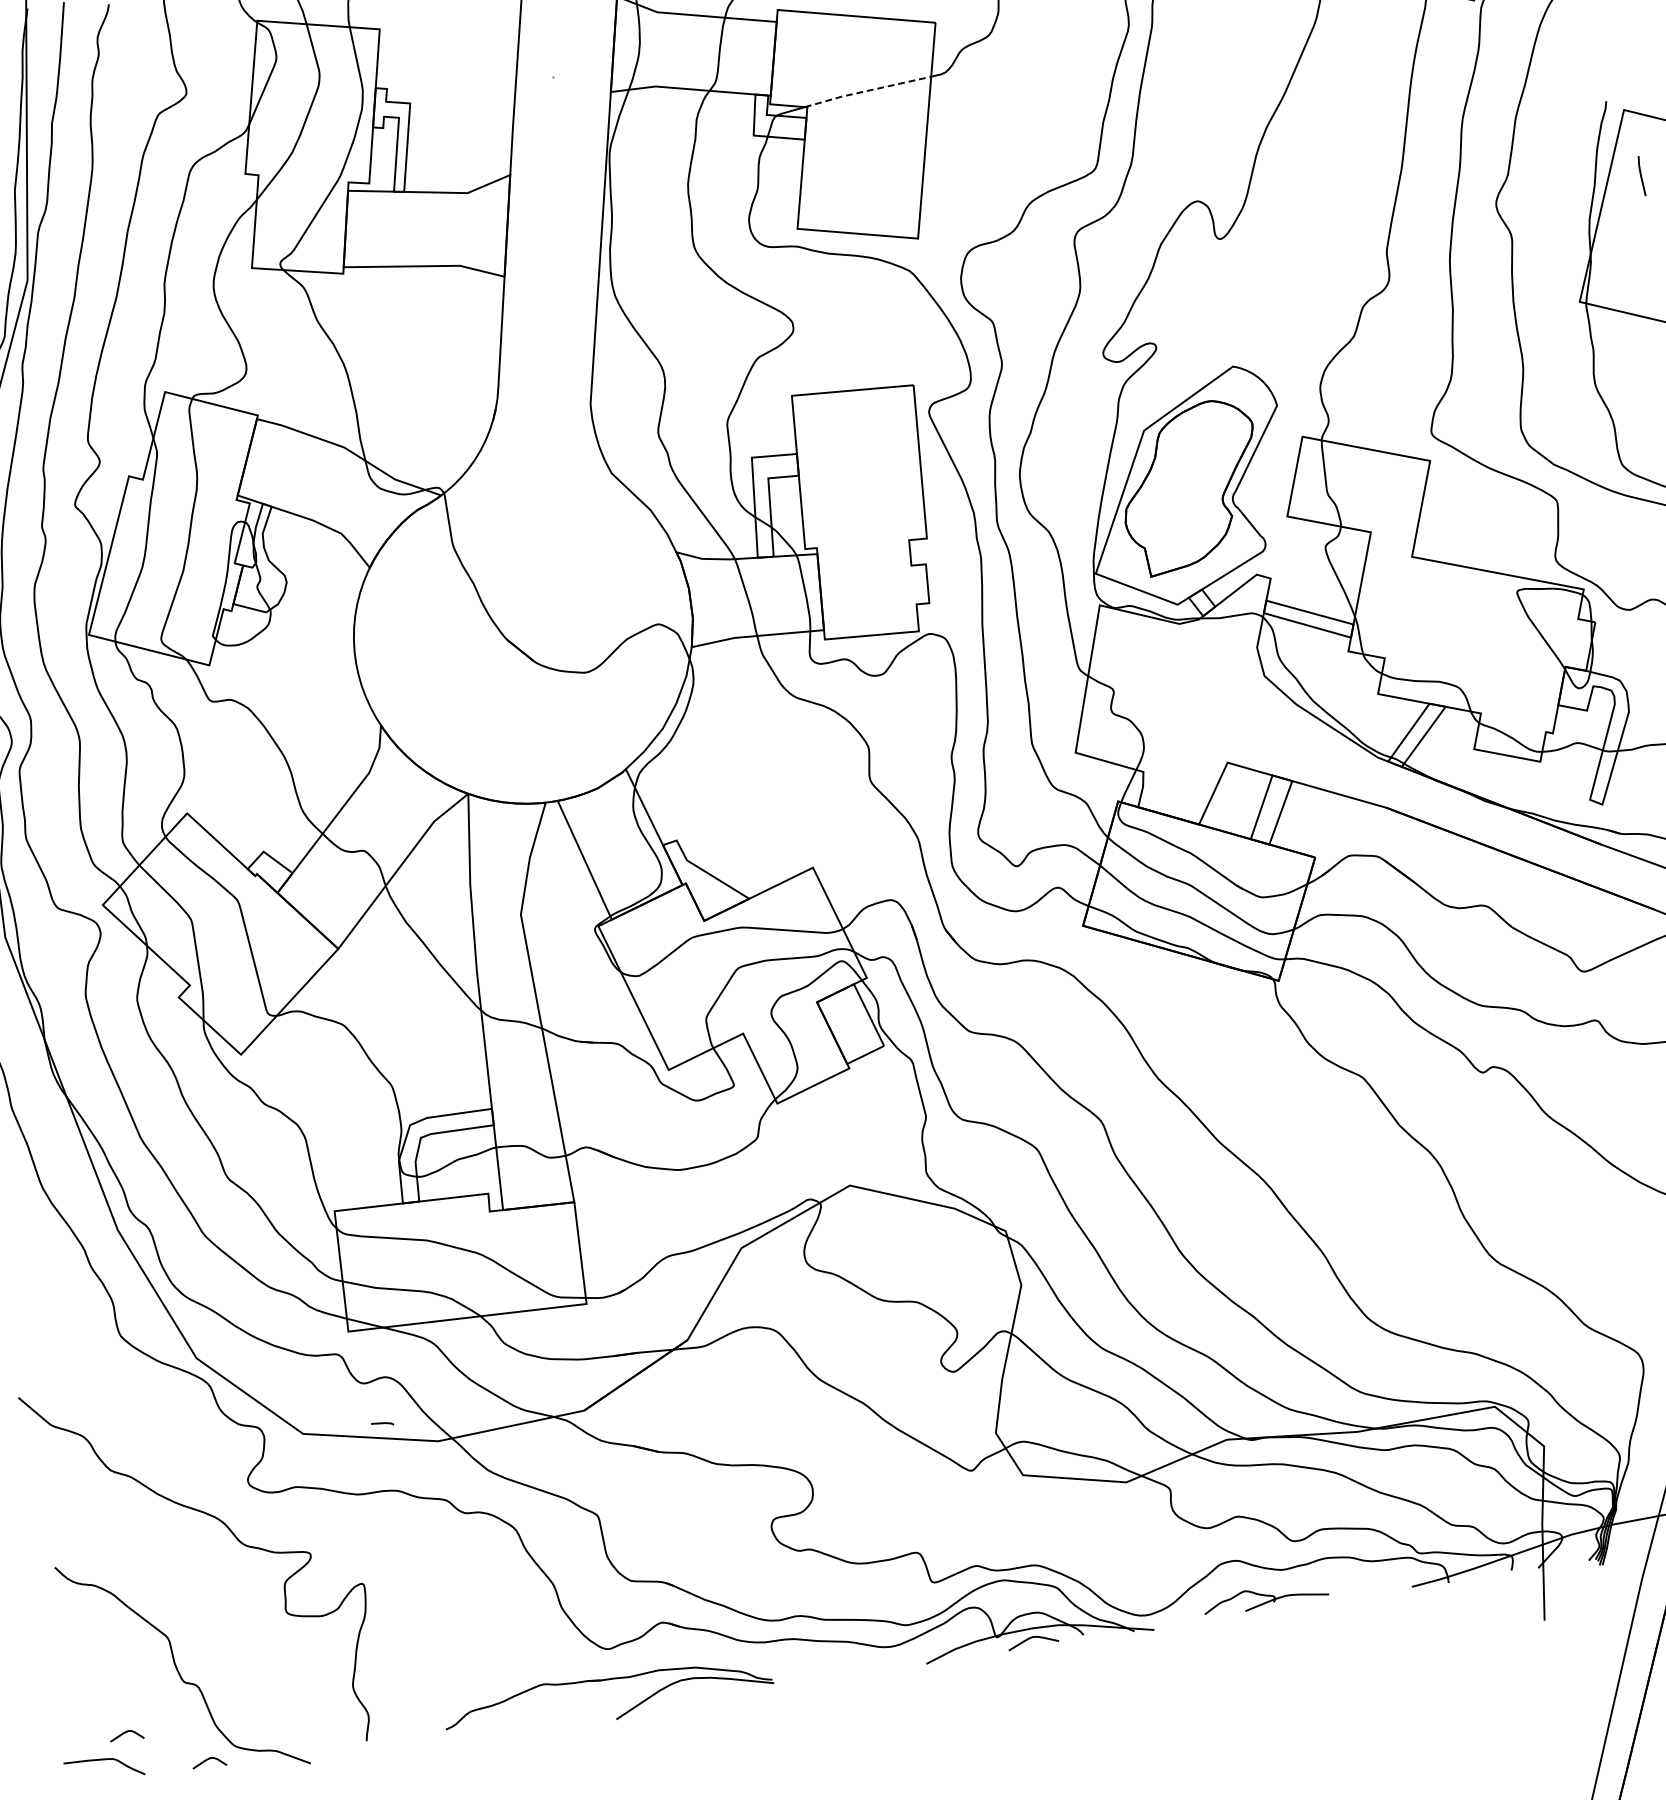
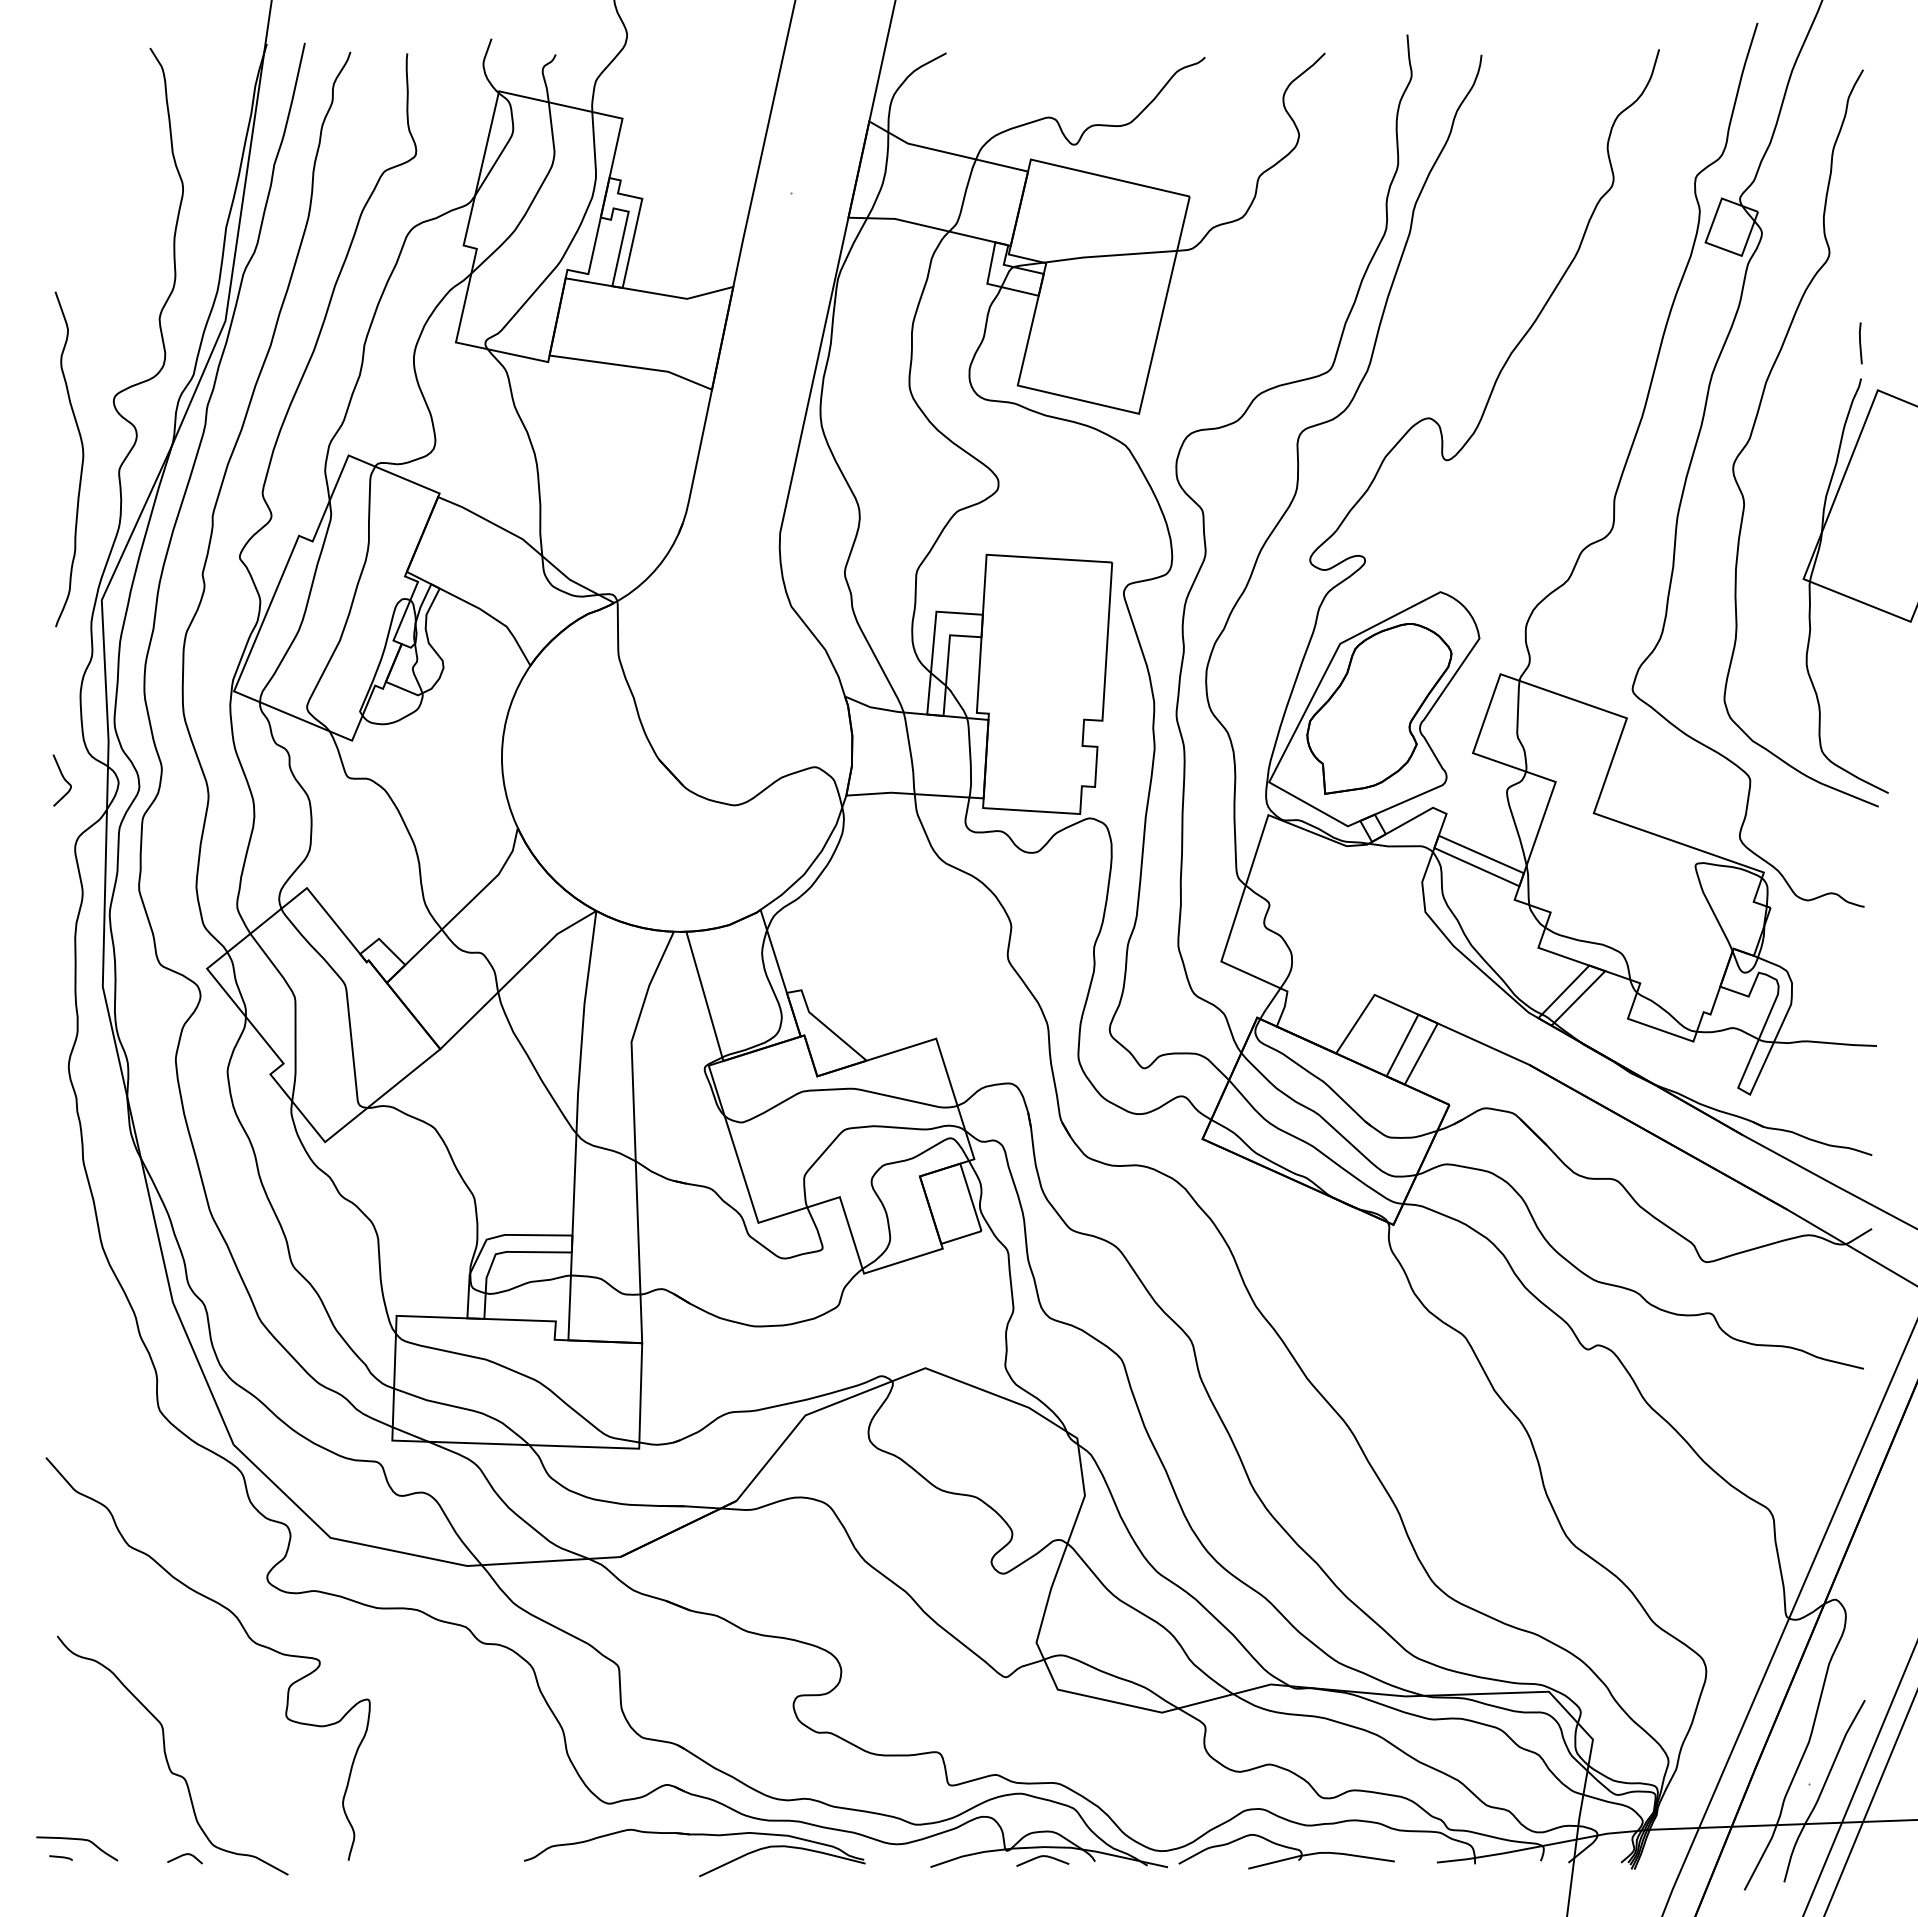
line: (866, 90) -> (1109, 255), dashed -> solid
line: (1641, 176) -> (1860, 343), moved
line: (381, 1423) -> (60, 1857), moved
part: (1265, 1597) -> (1286, 1851), size x1.67
part: (605, 1680) -> (694, 1835), moved
curve: (124, 1734) -> (102, 1816), removed

